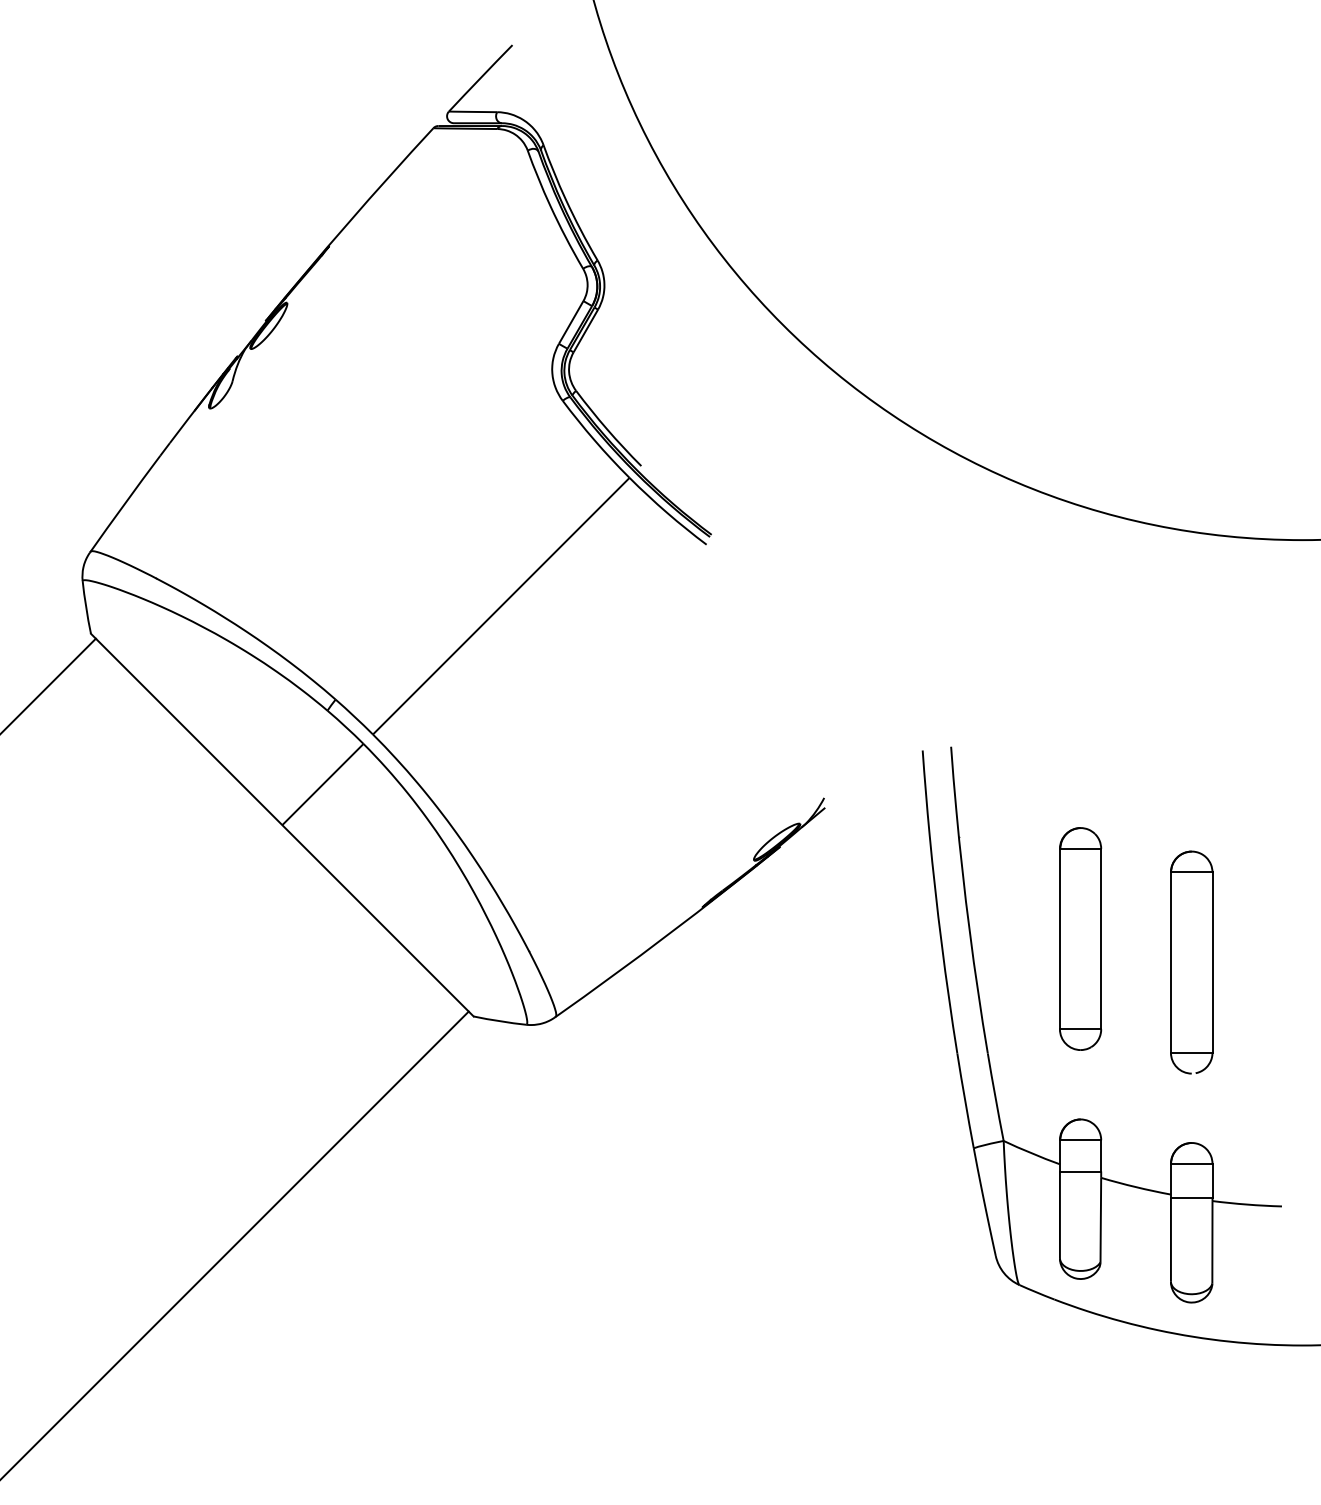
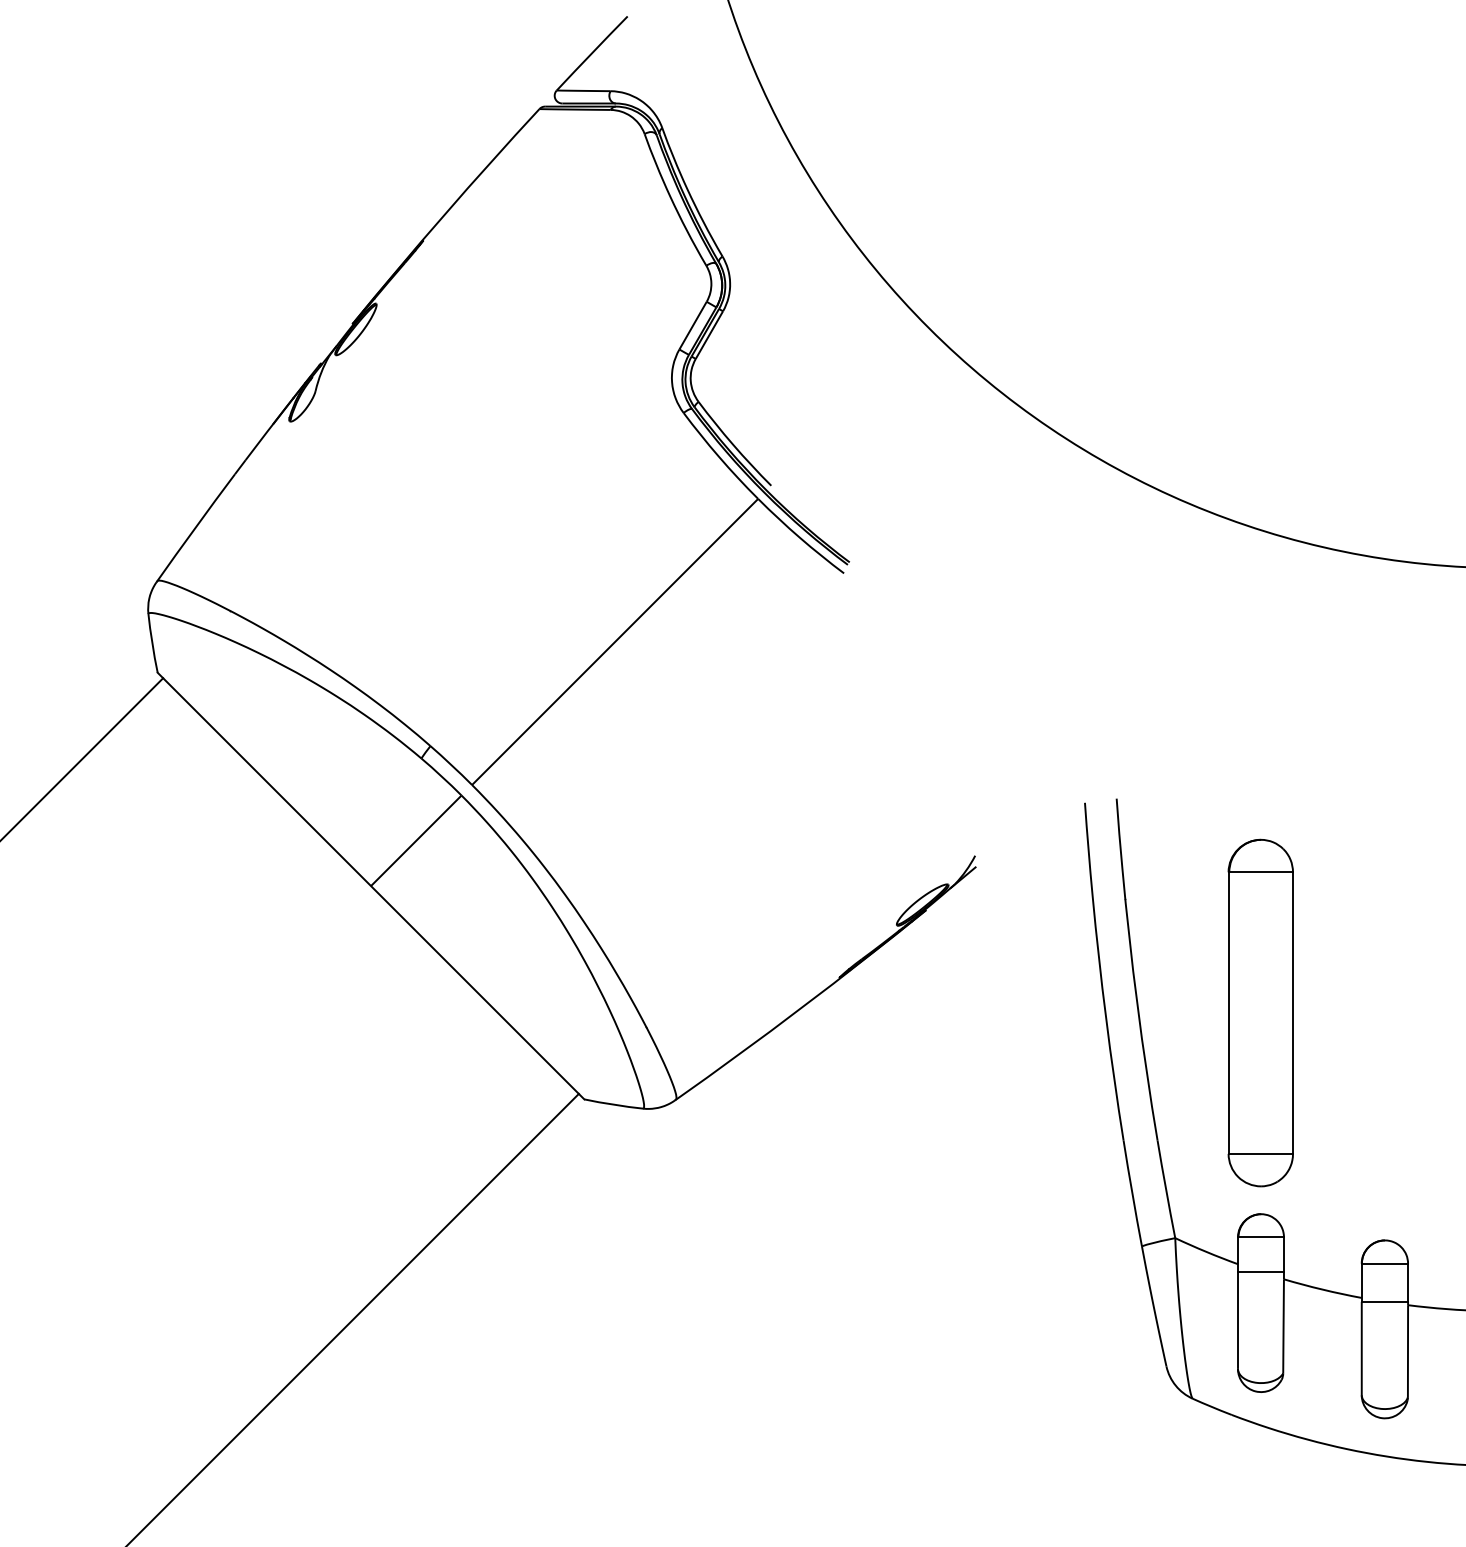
part: (1080, 938) -> (1260, 1012), size x1.4
part: (1191, 962) -> (1384, 1039), removed

